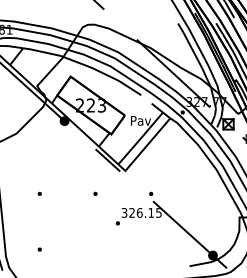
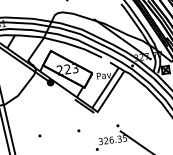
text: (150, 212) -> (119, 138), 326.15 -> 326.35

